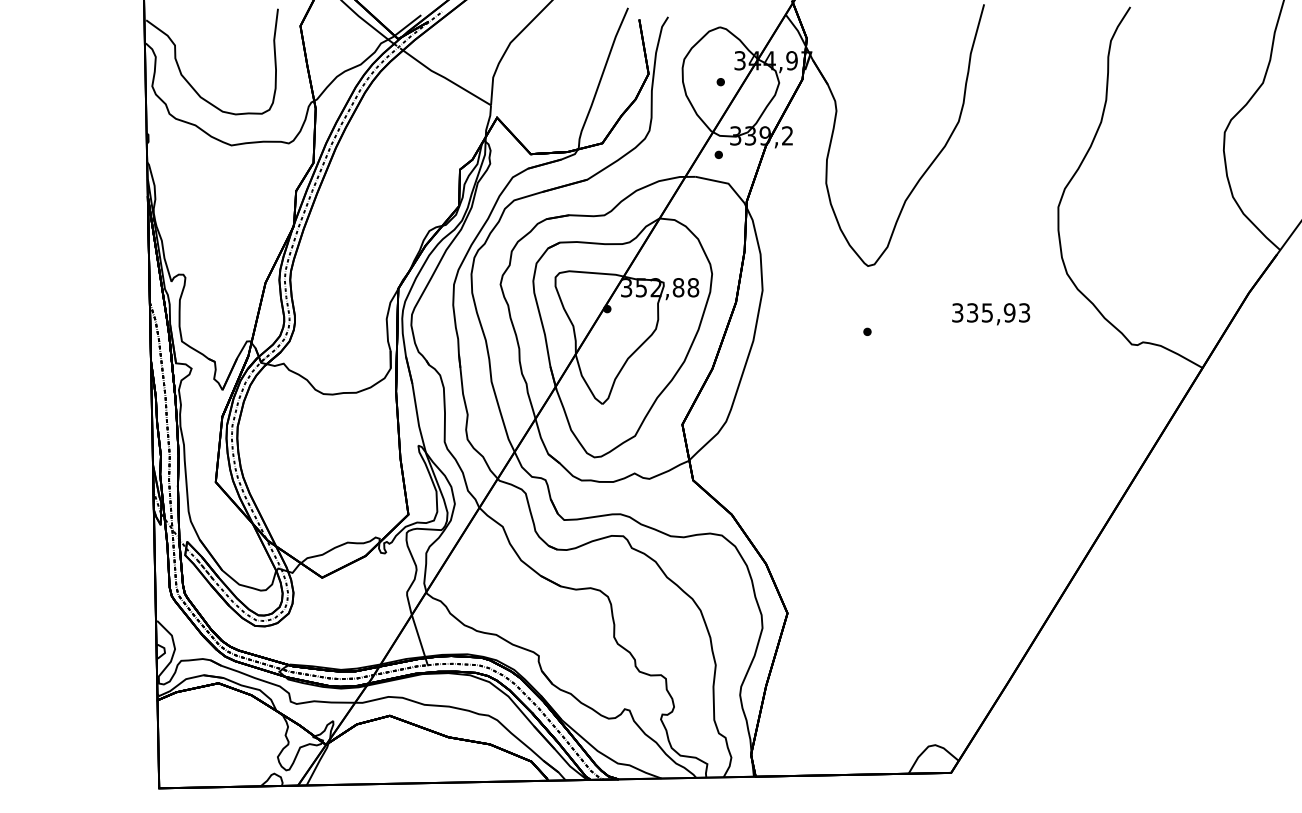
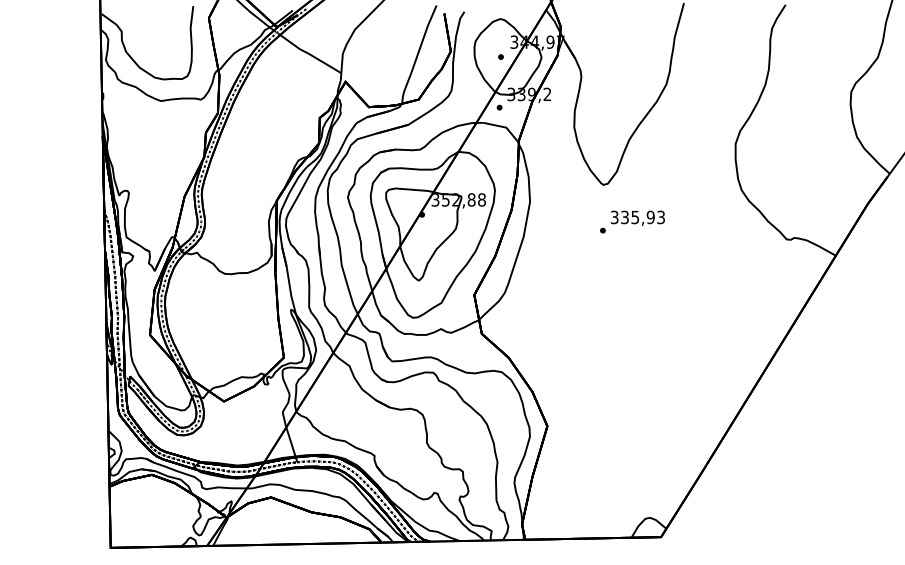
text: (990, 312) -> (637, 217), moved

